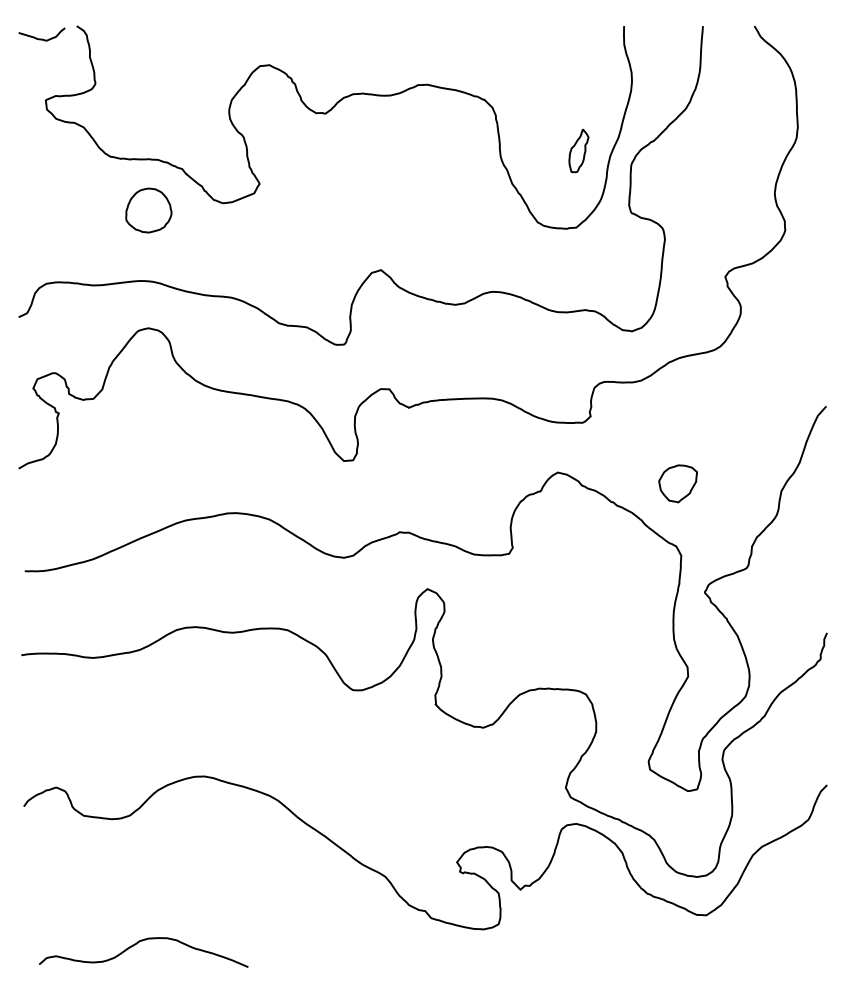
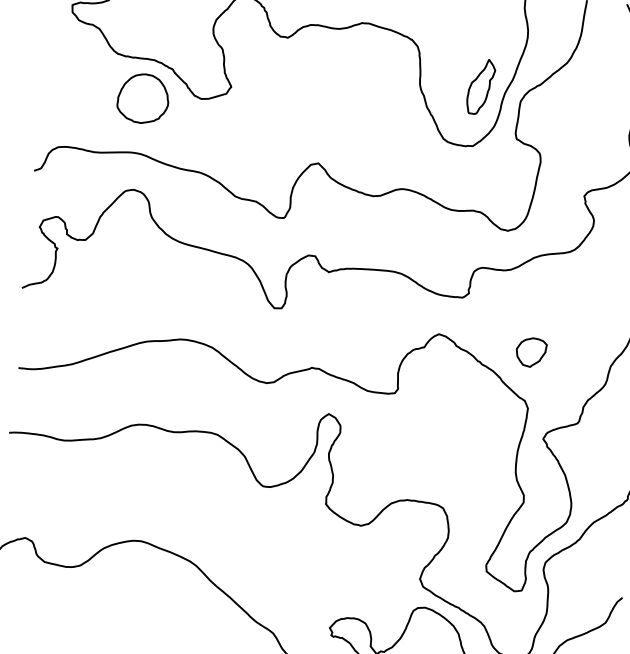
part: (578, 150) -> (480, 86), size x1.67
part: (148, 210) -> (143, 98), size x1.43

